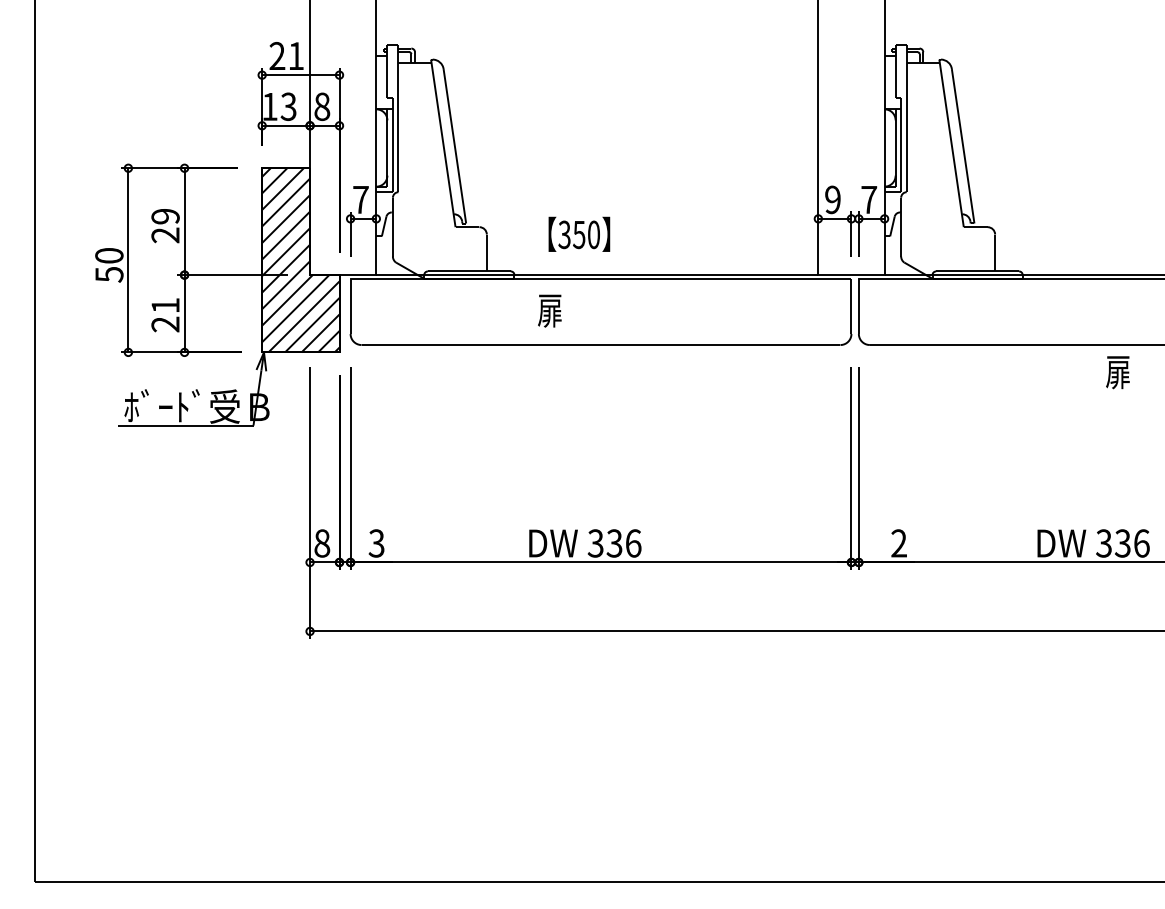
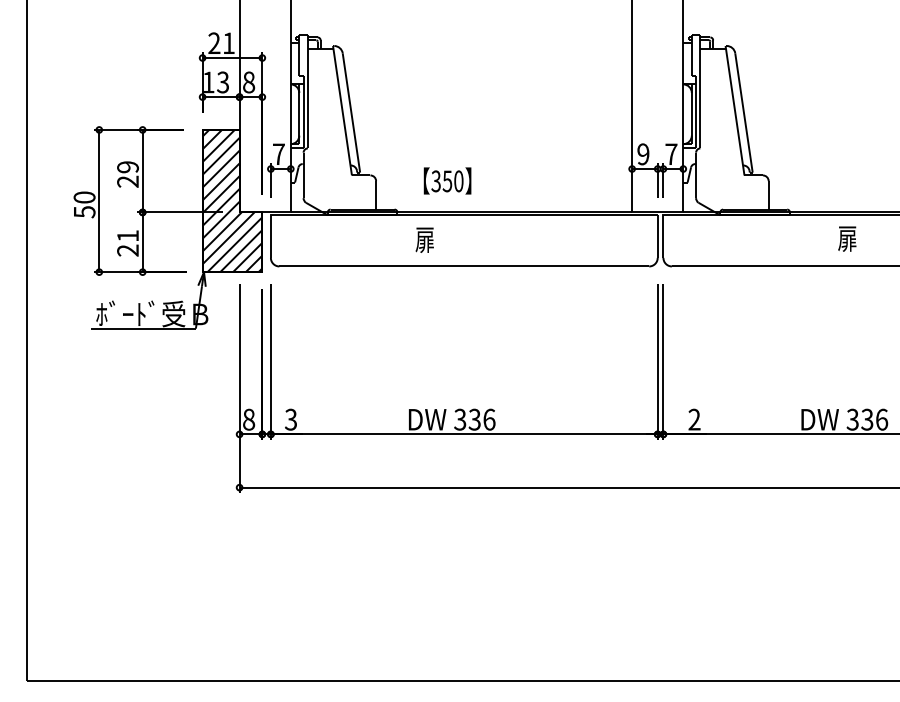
text: (1117, 372) -> (846, 239), moved

